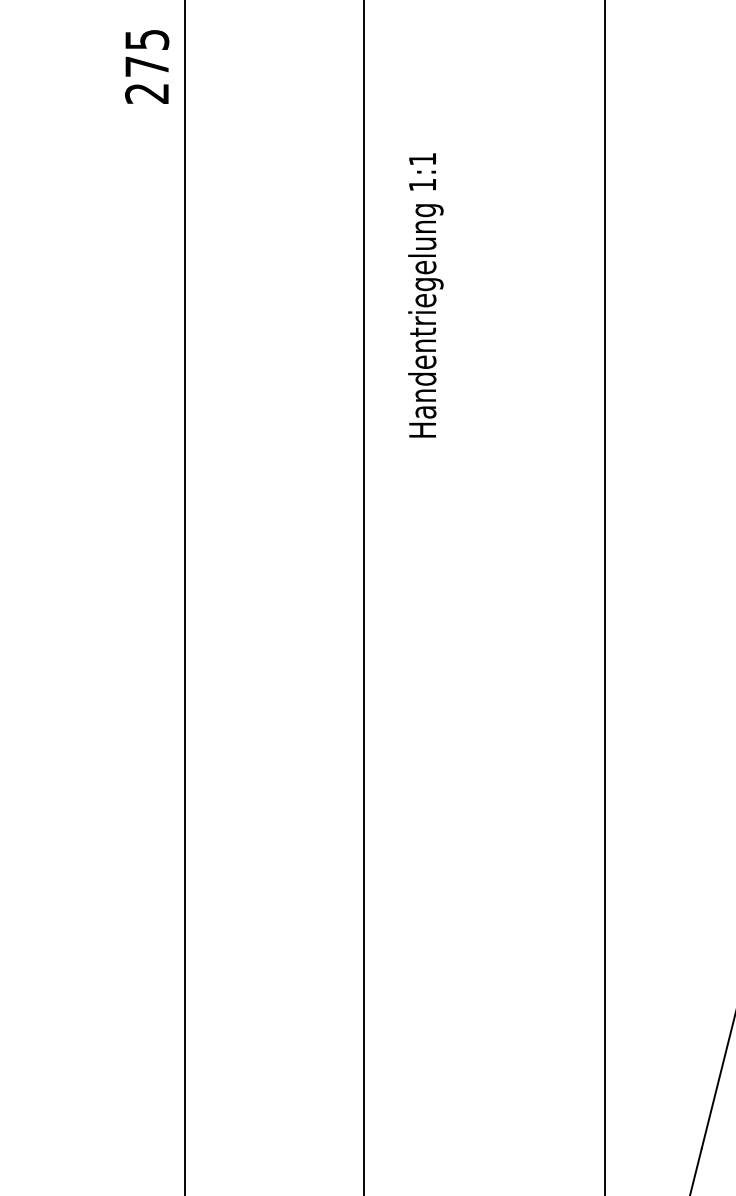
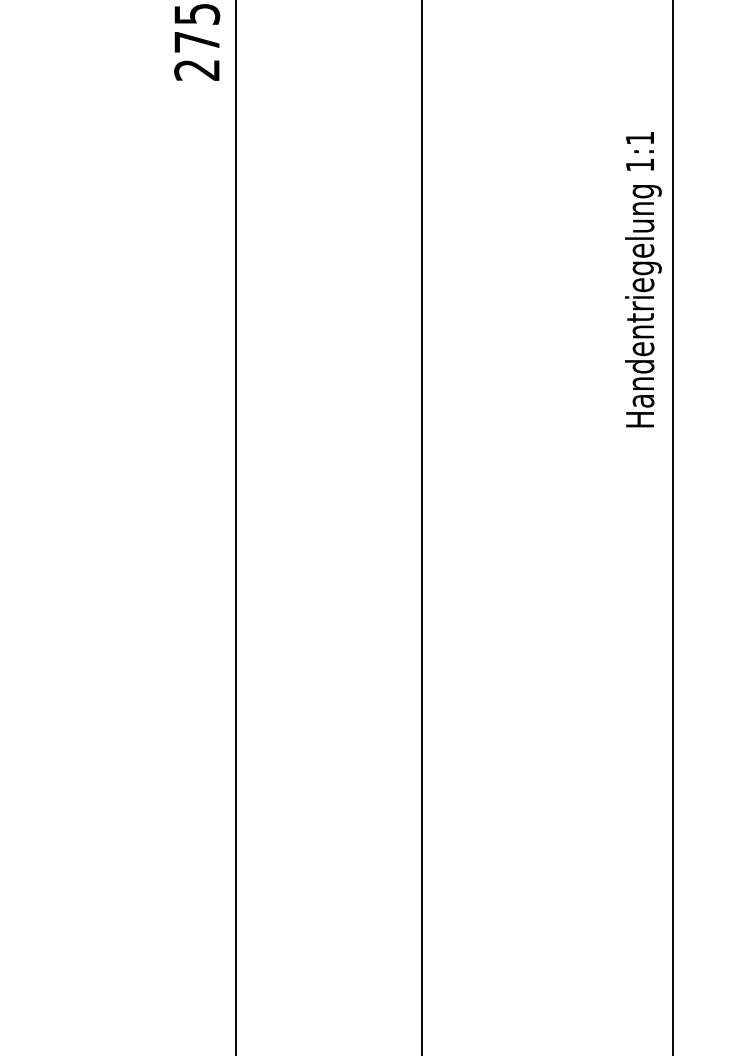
text: (425, 295) -> (643, 279), moved

